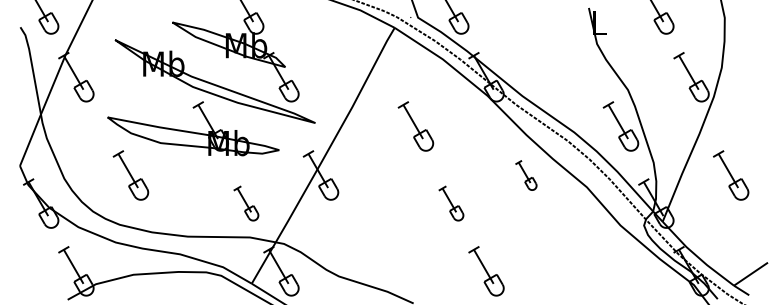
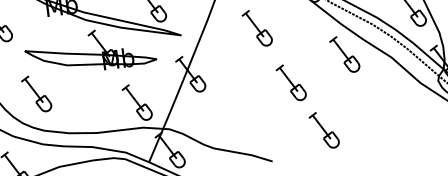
part: (130, 175) -> (36, 94), moved
part: (526, 175) -> (345, 54), size x1.67
part: (246, 203) -> (137, 102), size x1.43
part: (451, 203) -> (291, 82), size x1.43

